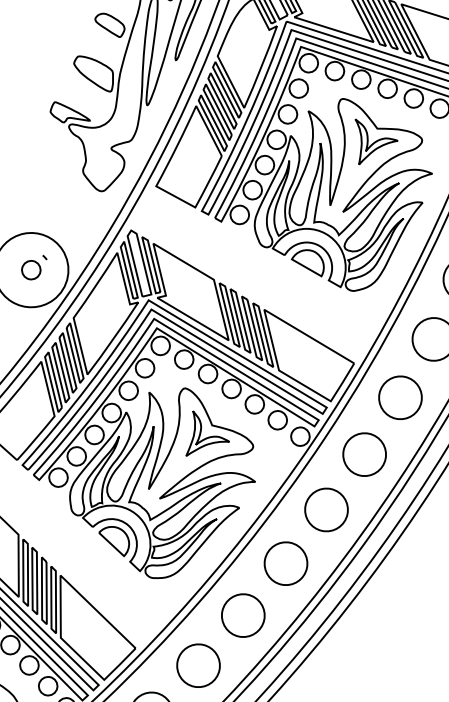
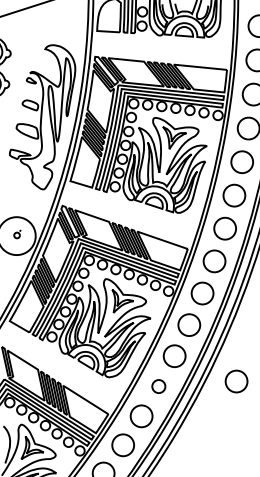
part: (33, 267) -> (17, 234), size x0.6
circle: (242, 615) -> (158, 386), size x0.6
circle: (394, 636) -> (236, 381), added

